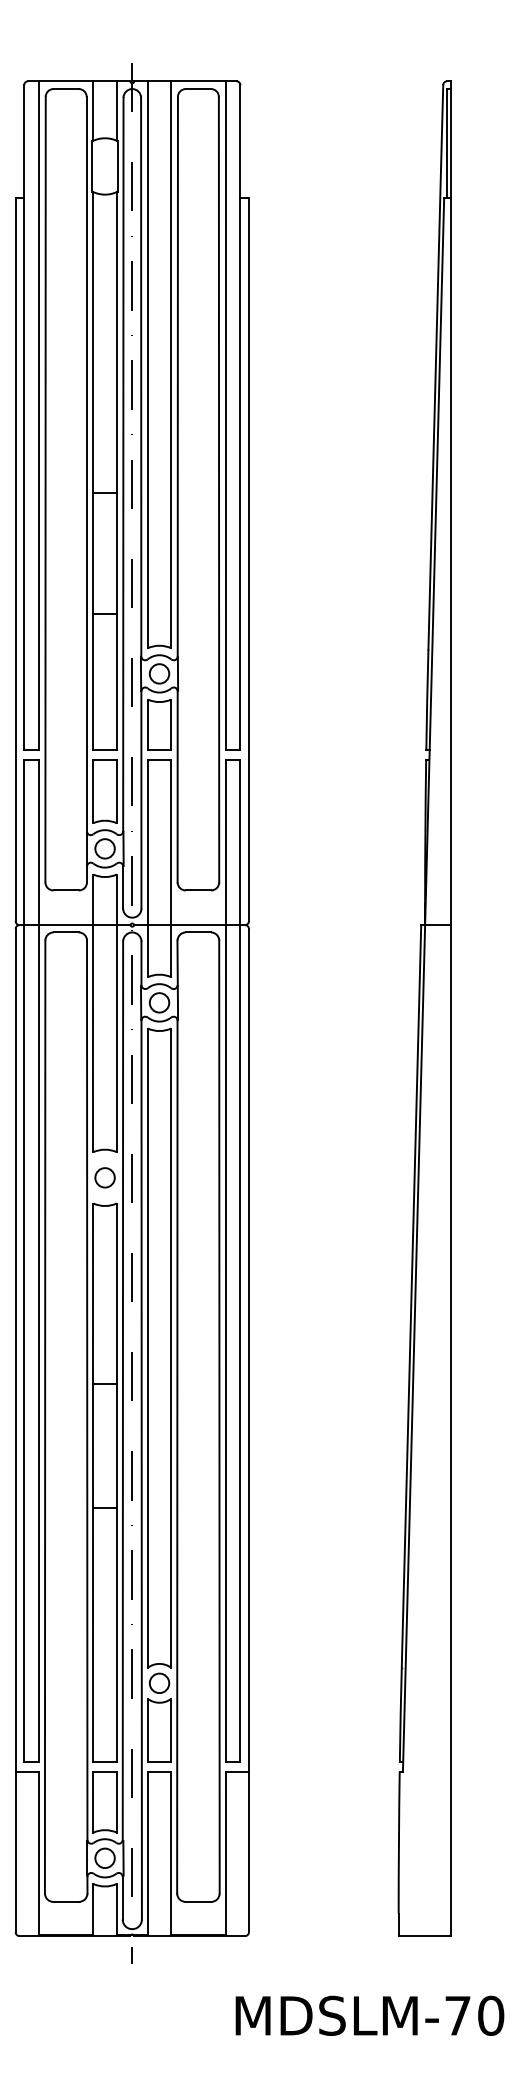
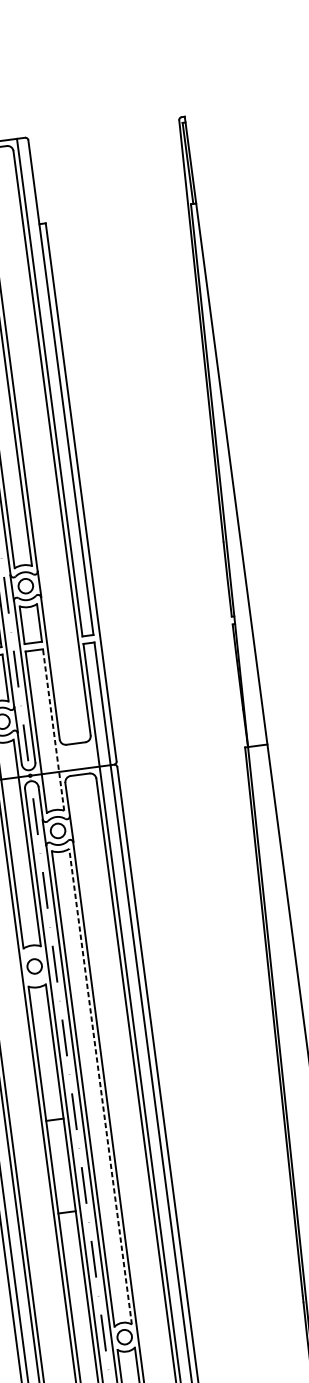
line: (171, 868) -> (53, 729), solid -> dashed
line: (171, 1348) -> (100, 1086), solid -> dashed

